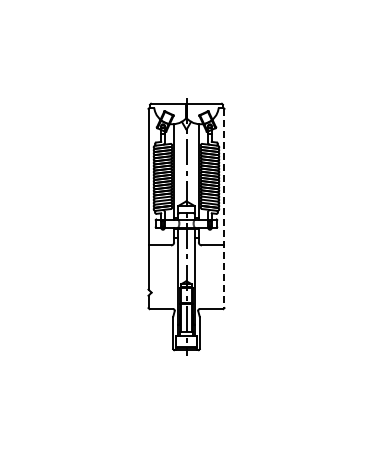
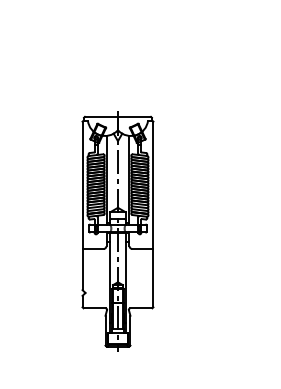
line: (224, 208) -> (153, 214), dashed -> solid

